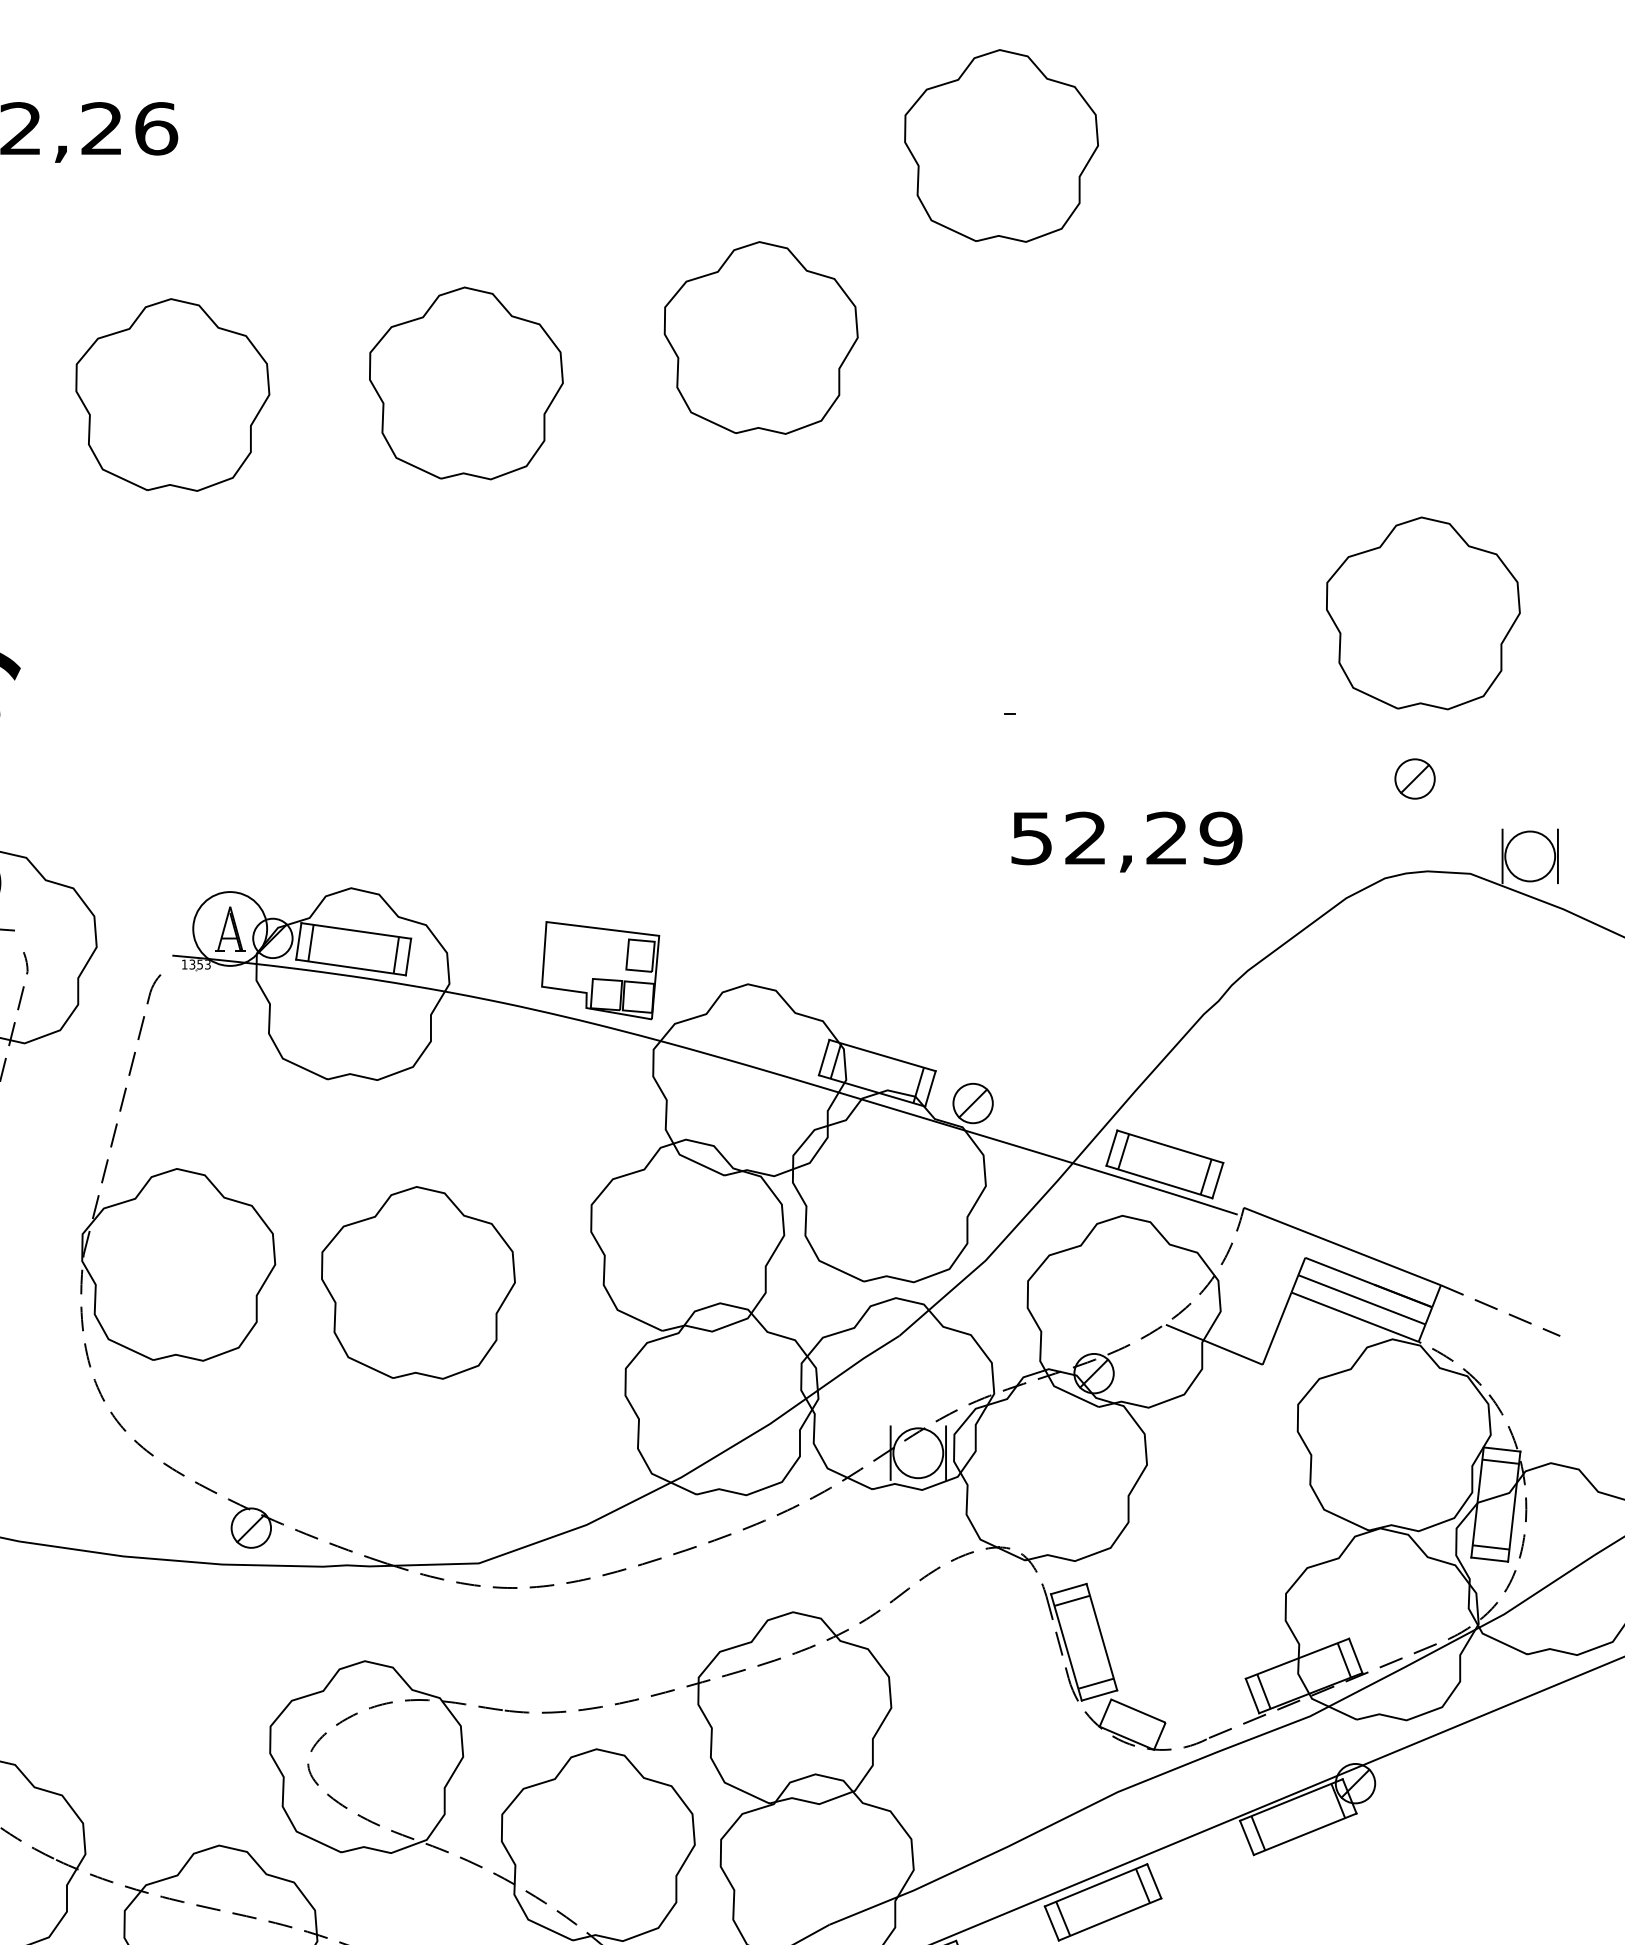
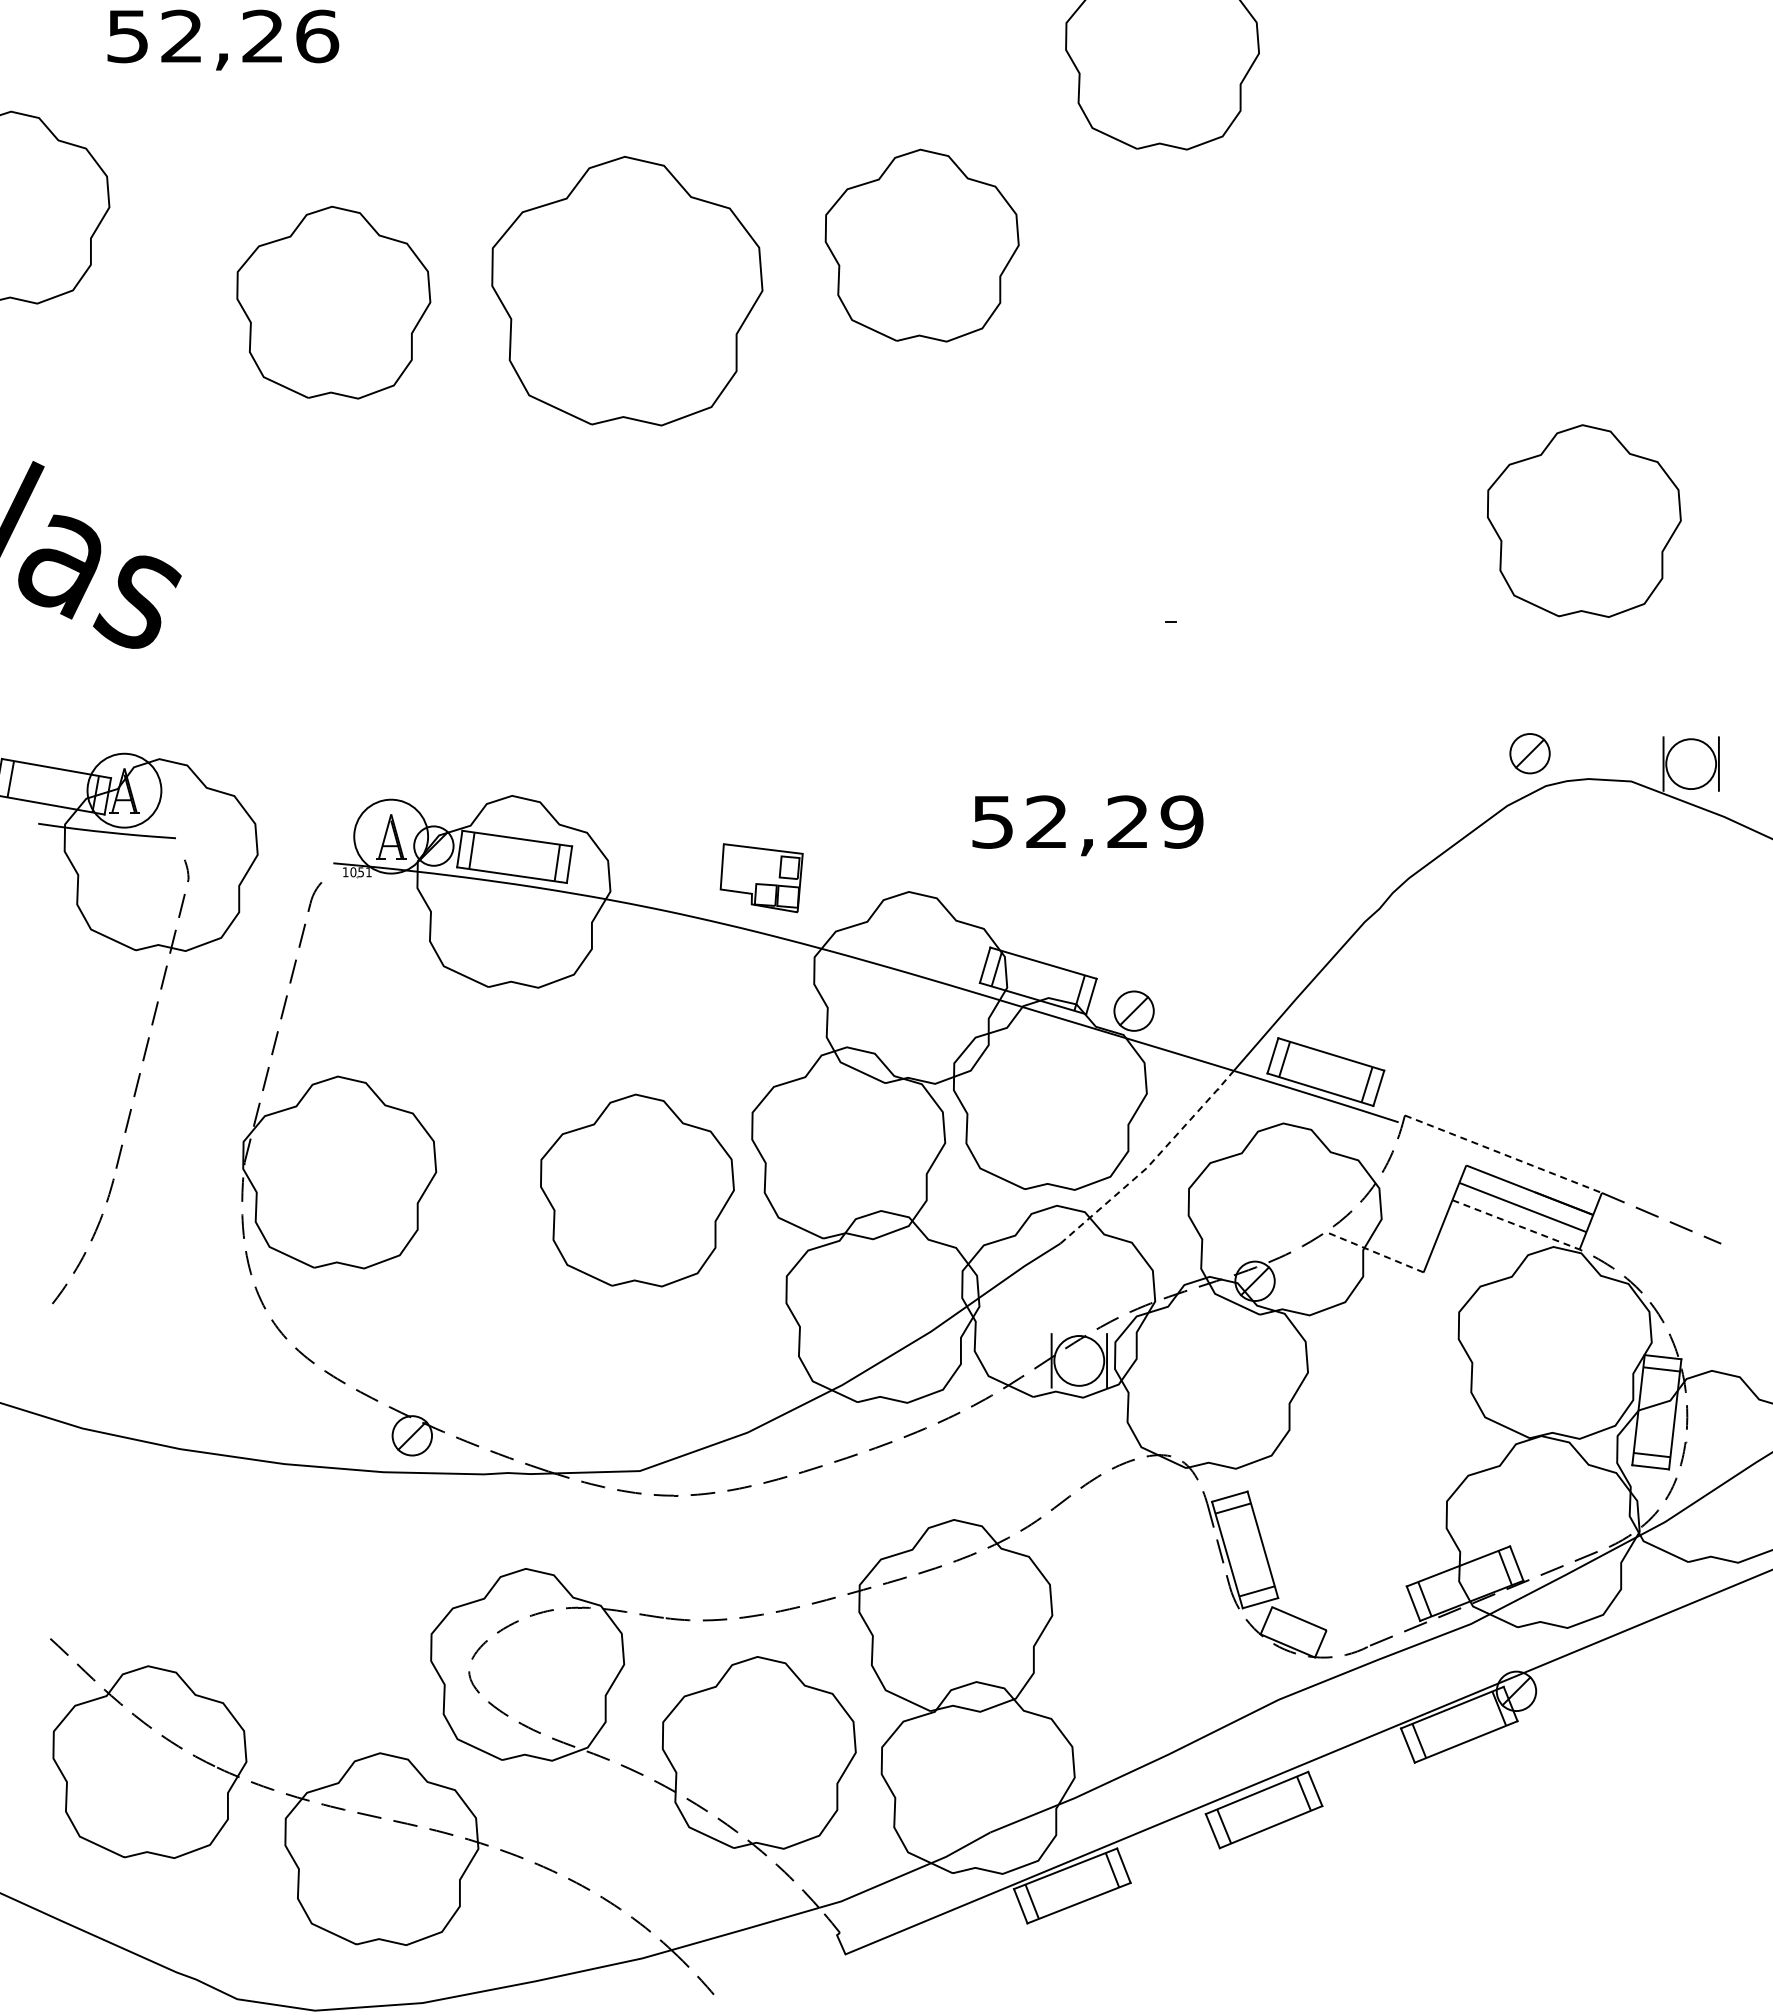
part: (466, 382) -> (627, 290), size x1.4
part: (1414, 778) -> (1529, 753), moved
text: (1126, 841) -> (1087, 825), moved
text: (199, 964) -> (360, 872), 1353 -> 1051
part: (600, 969) -> (761, 877), size x0.7
line: (1342, 1246) -> (1503, 1154), solid -> dashed
line: (991, 1253) -> (1152, 1161), solid -> dashed
part: (418, 1282) -> (637, 1190), moved
line: (1355, 1317) -> (1516, 1225), solid -> dashed
line: (1213, 1344) -> (1374, 1252), solid -> dashed

